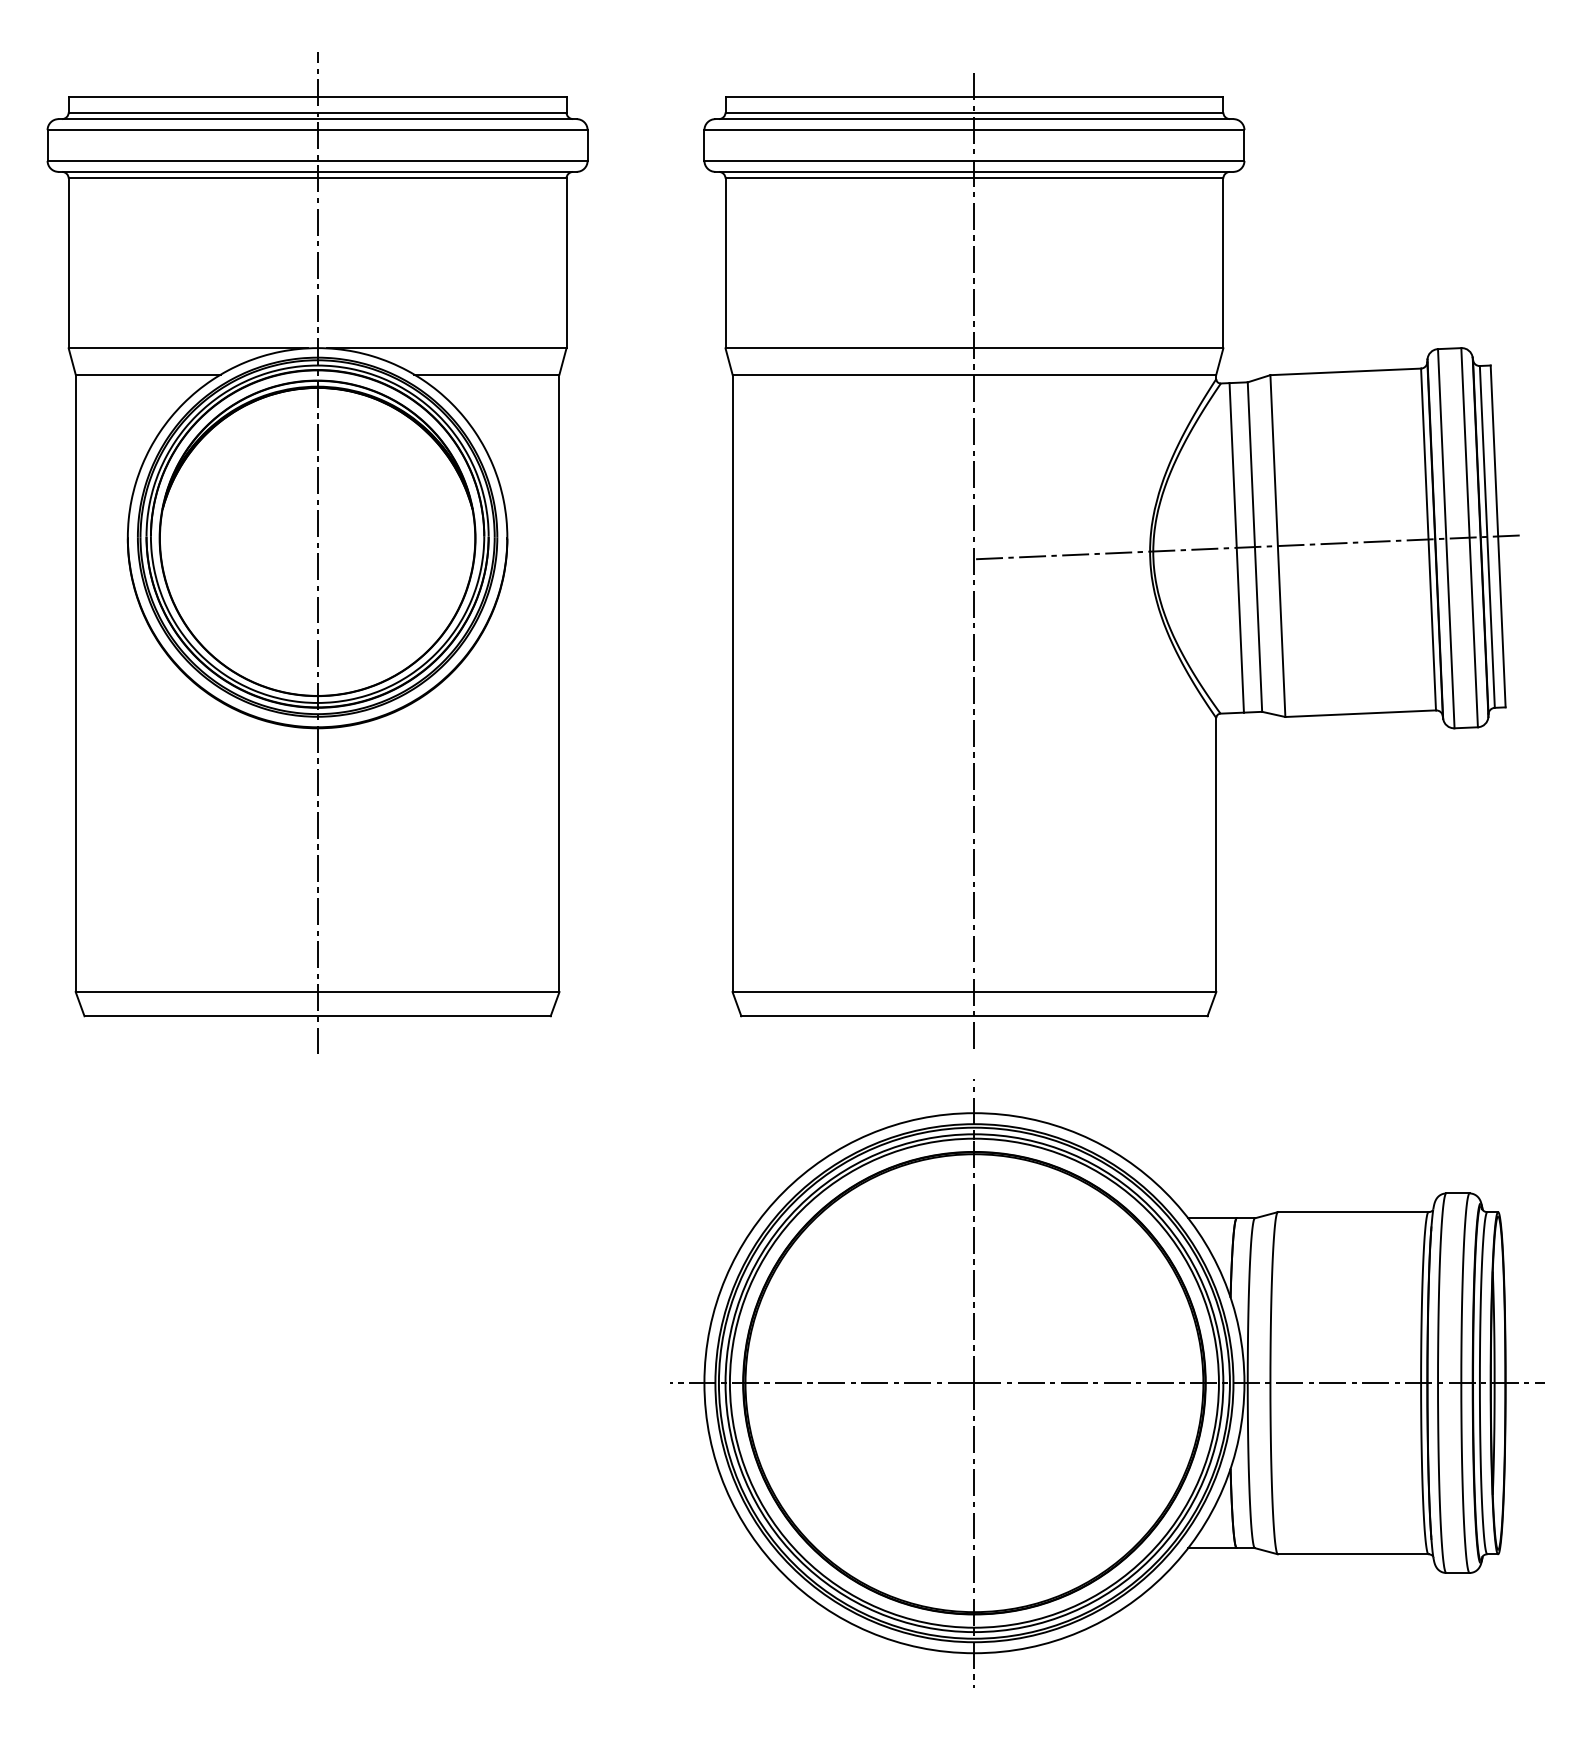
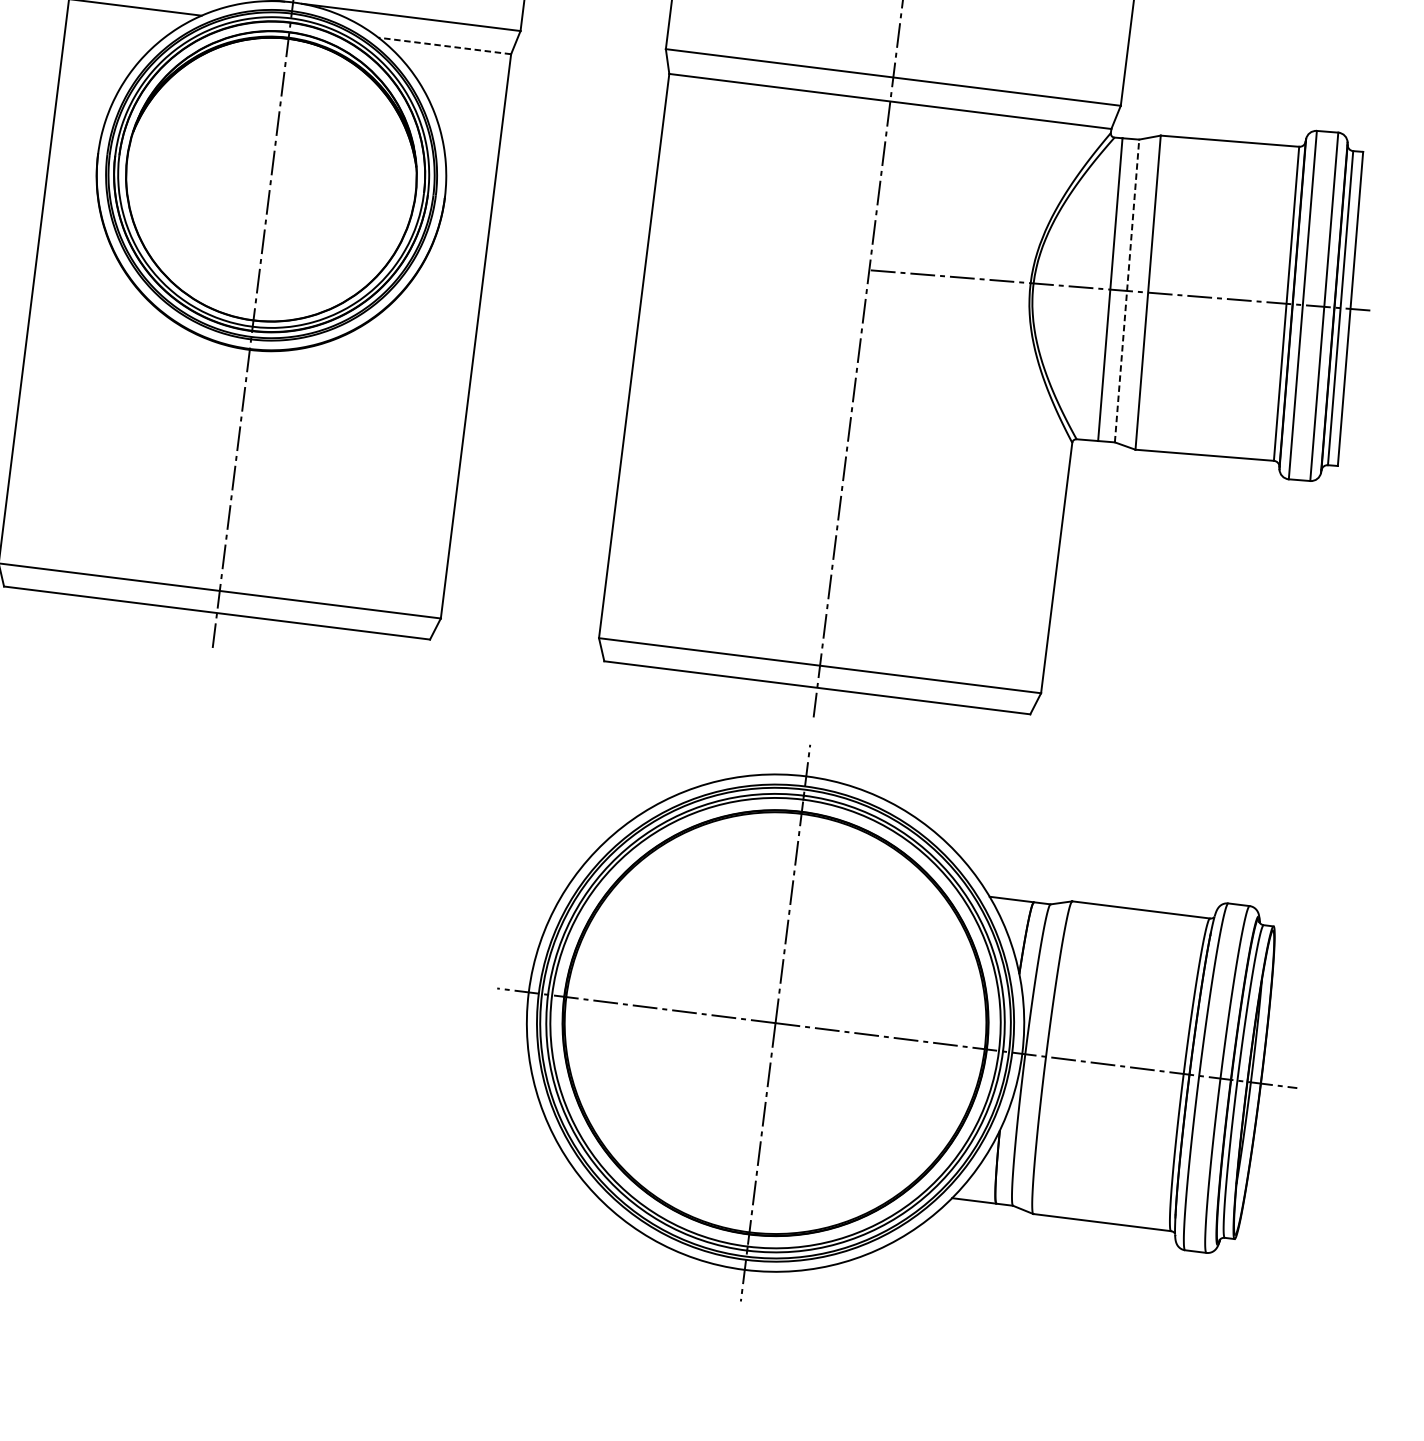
line: (486, 374) -> (444, 45), solid -> dashed
line: (1254, 547) -> (1126, 291), solid -> dashed

